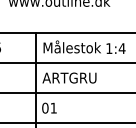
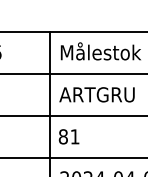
text: (45, 108) -> (63, 137), 01 -> 81

